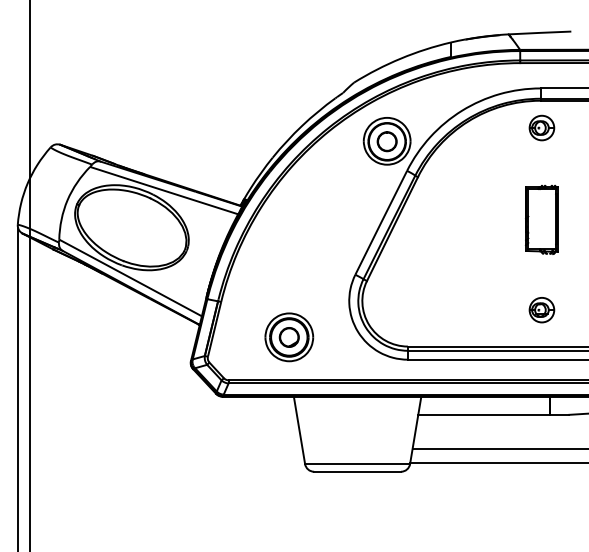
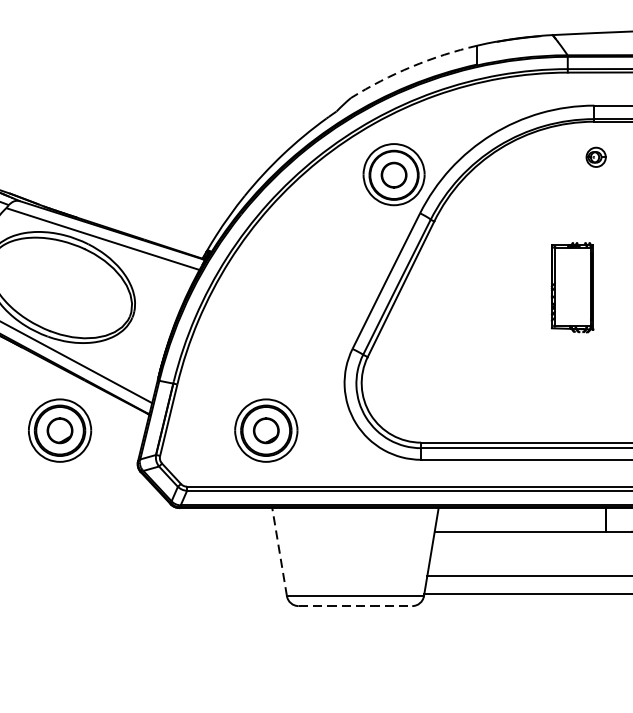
arc: (400, 58) -> (411, 66), solid -> dashed
part: (541, 127) -> (595, 156), size x0.6
part: (541, 219) -> (572, 287), moved
part: (541, 310) -> (595, 395), removed
part: (131, 337) -> (60, 430), added
line: (299, 429) -> (279, 550), solid -> dashed
line: (358, 471) -> (356, 605), solid -> dashed

